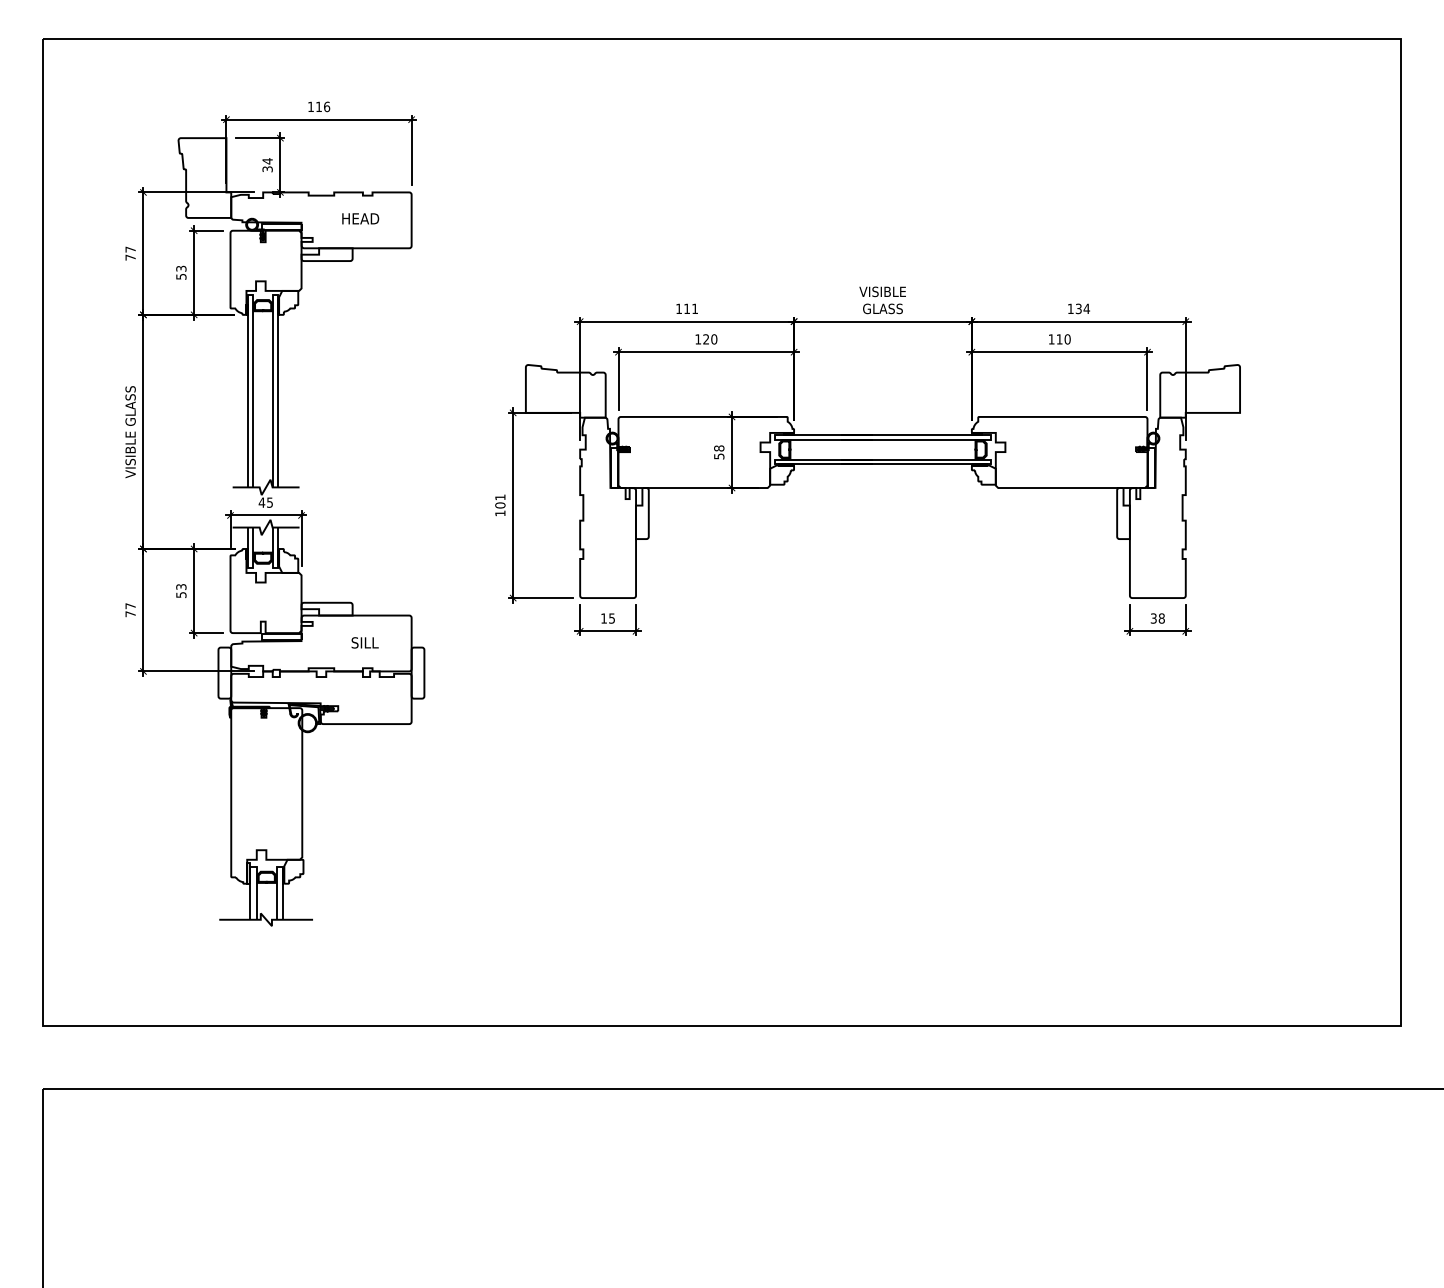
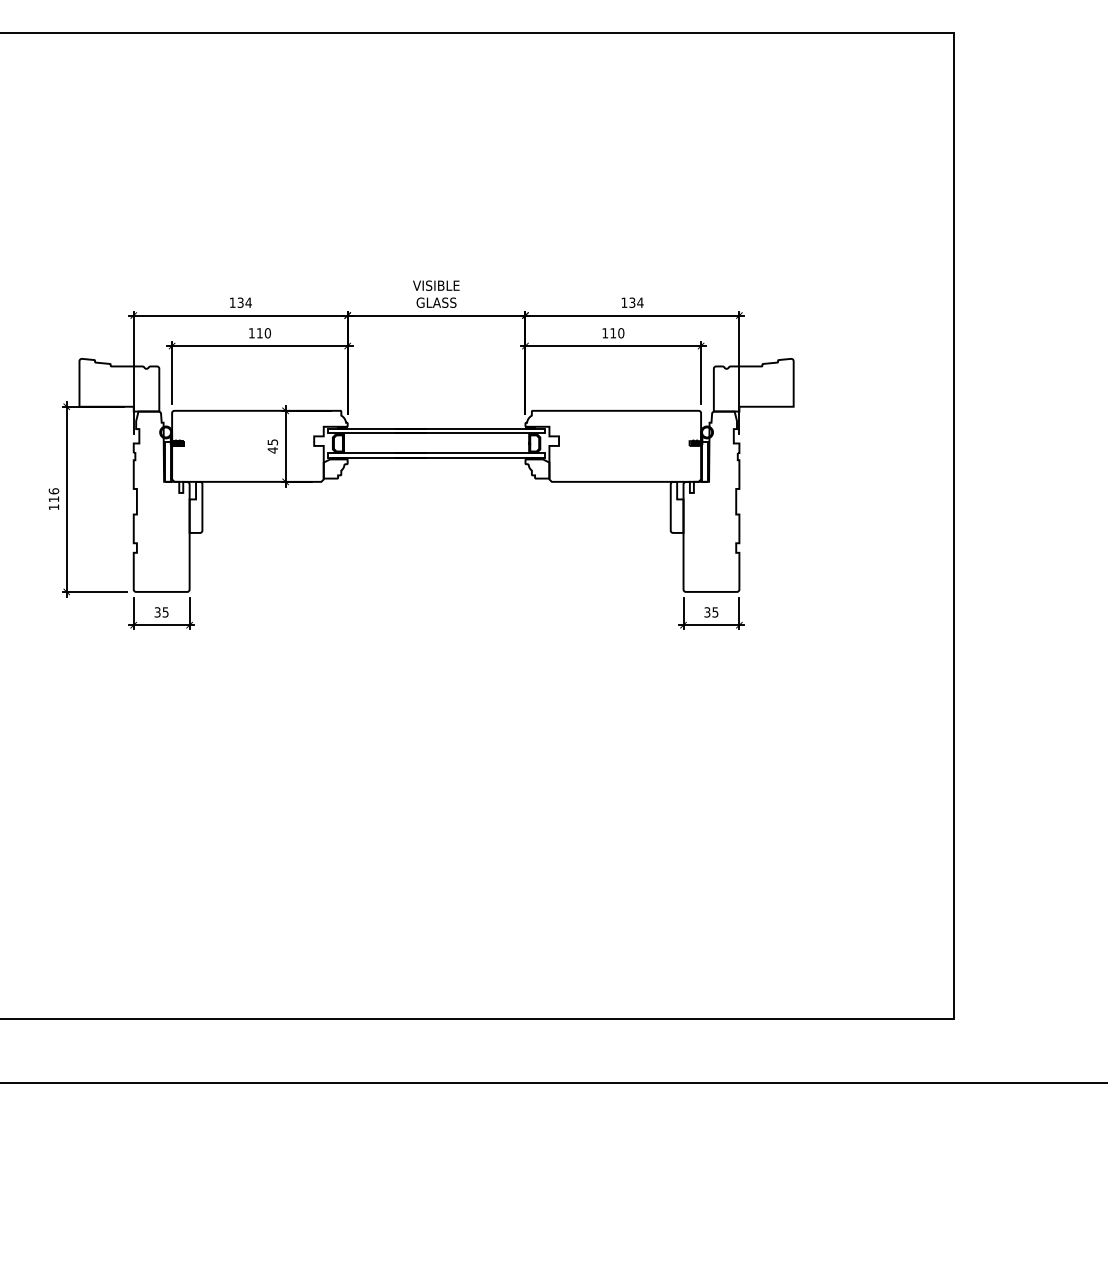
text: (691, 308) -> (245, 302), 111 -> 134
text: (705, 339) -> (259, 333), 120 -> 110
text: (719, 452) -> (273, 446), 58 -> 45
text: (500, 501) -> (54, 495), 101 -> 116
text: (603, 618) -> (157, 612), 15 -> 35
text: (1161, 618) -> (715, 612), 38 -> 35

